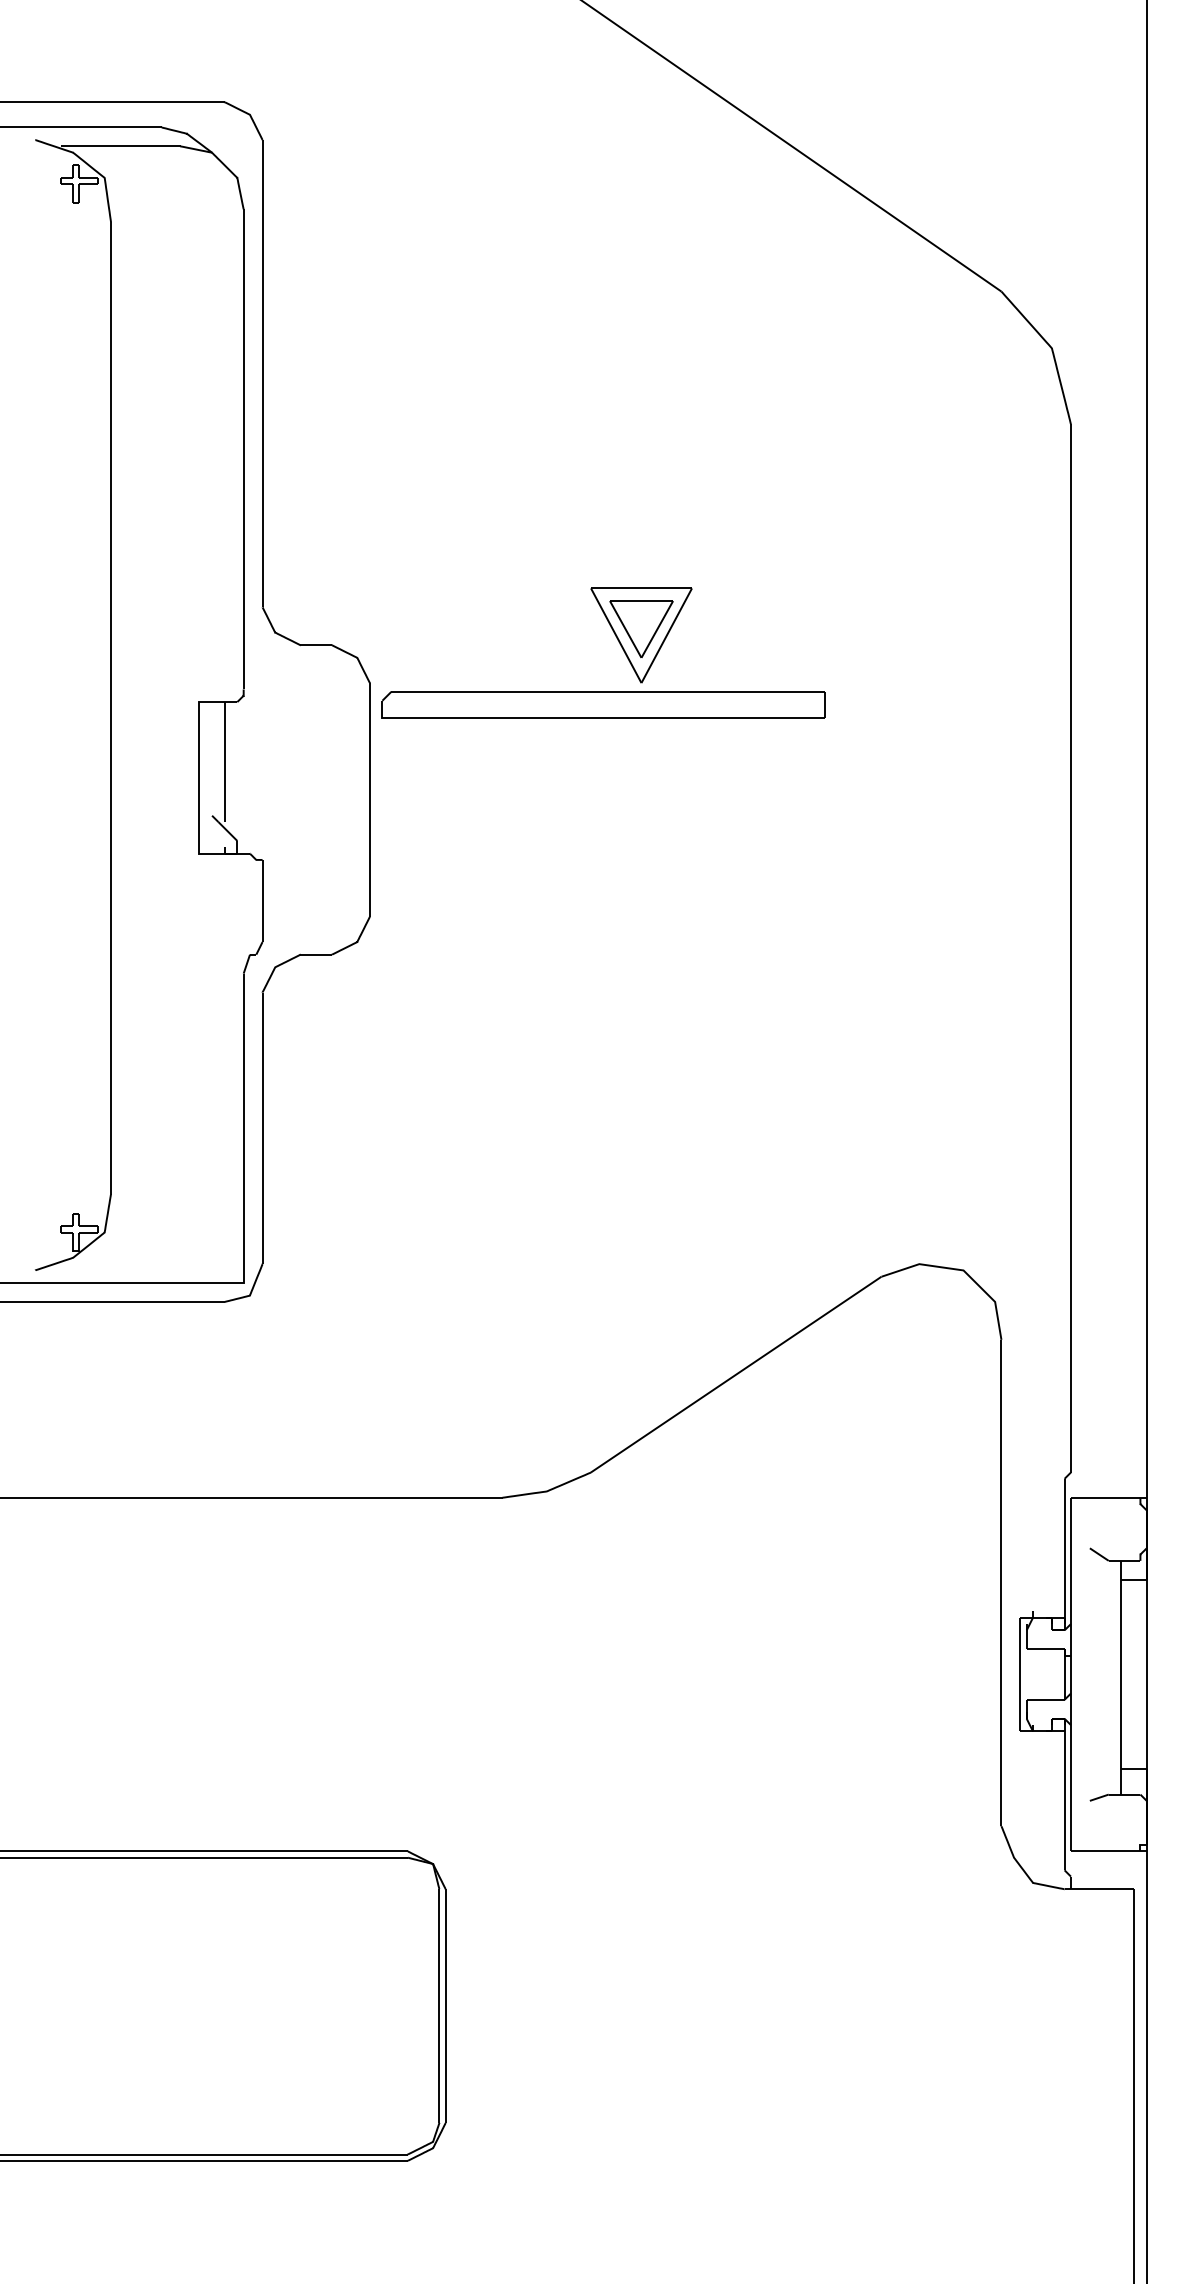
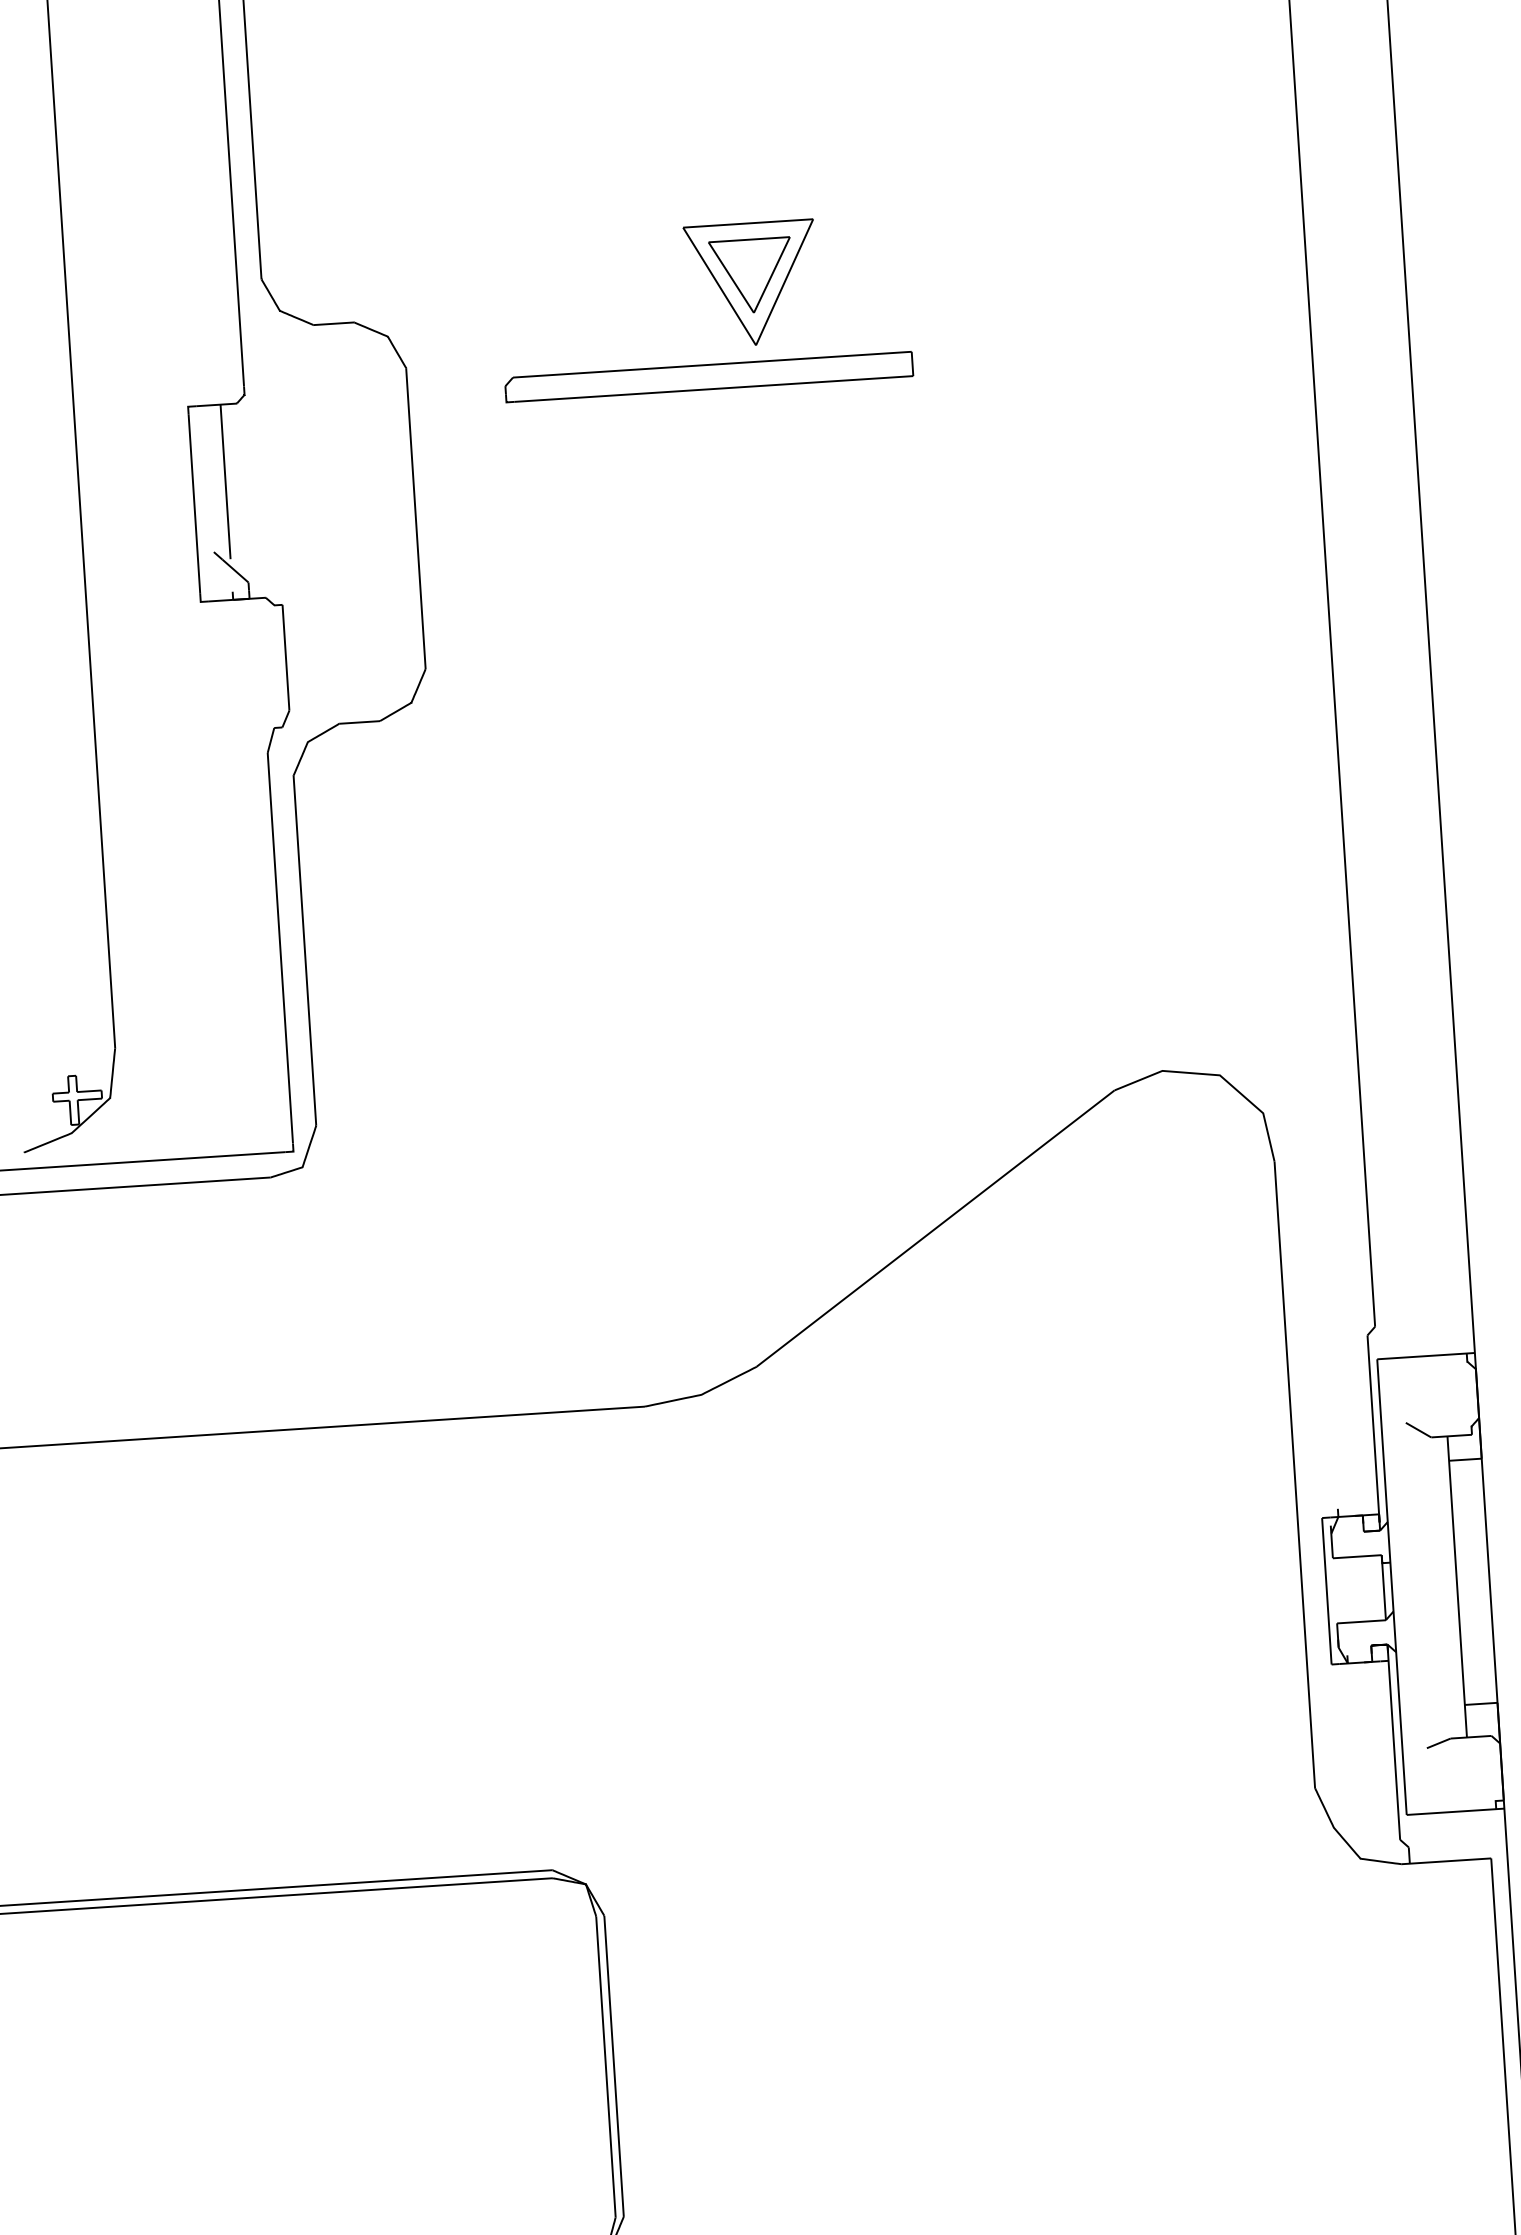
part: (603, 705) -> (708, 377), size x0.71

